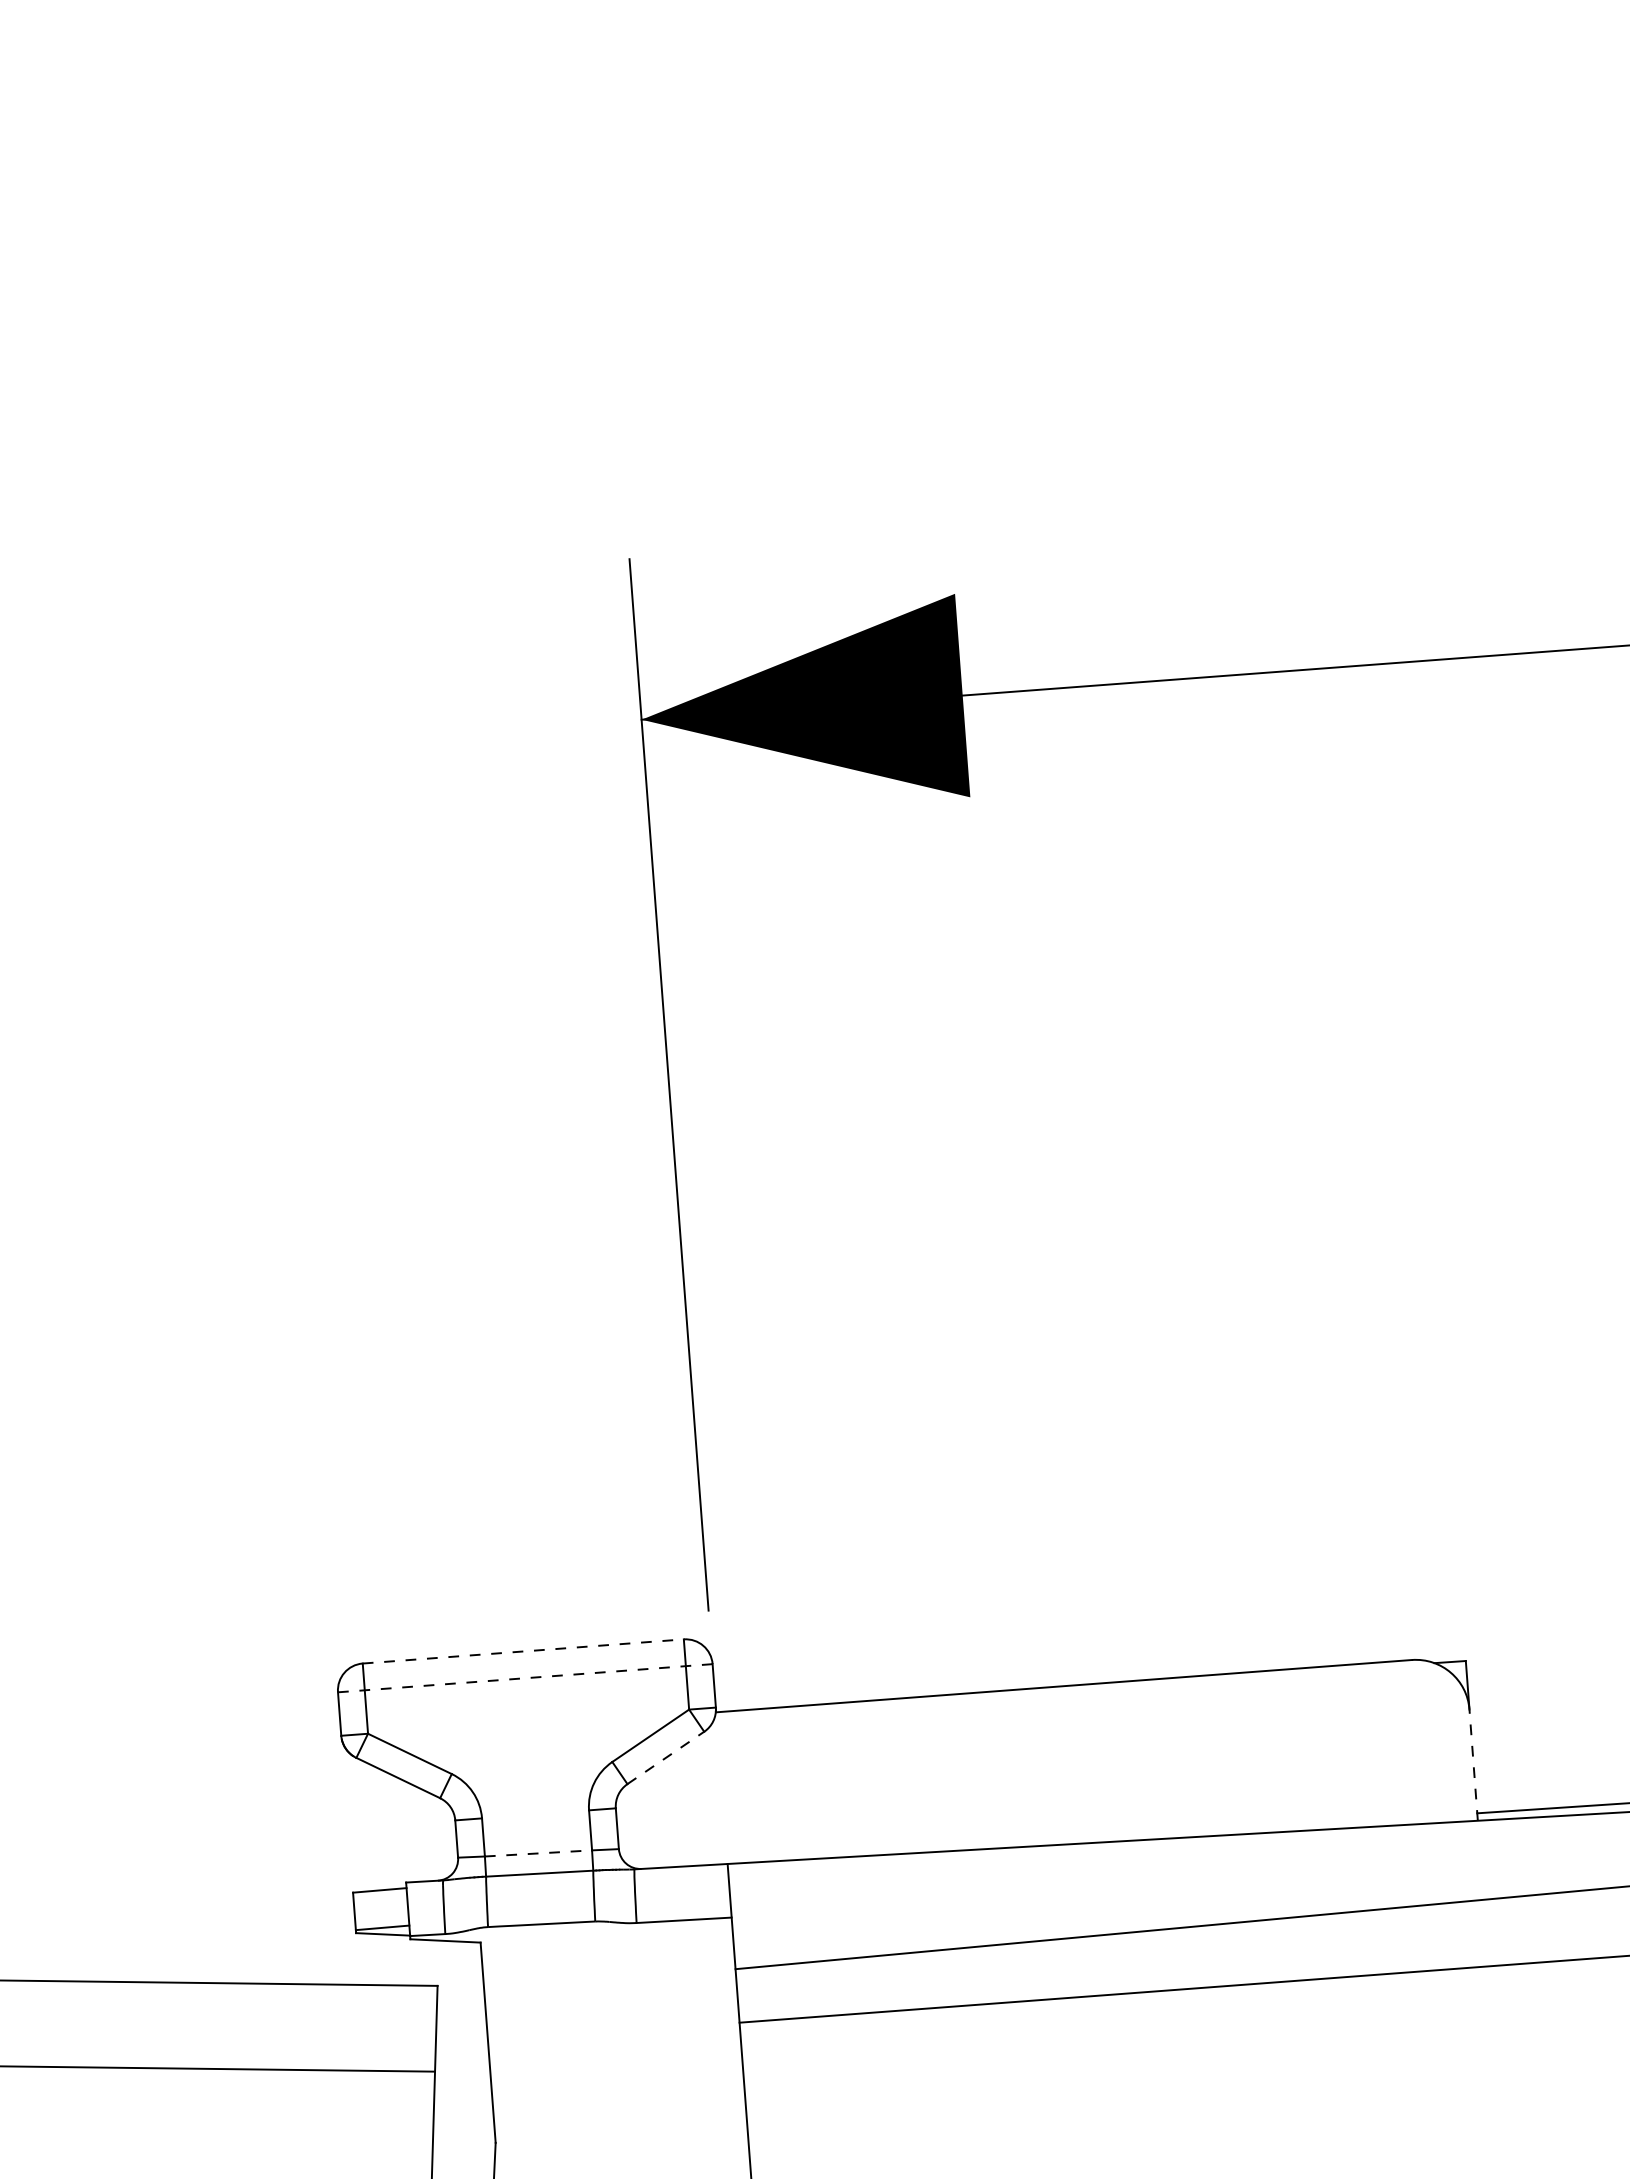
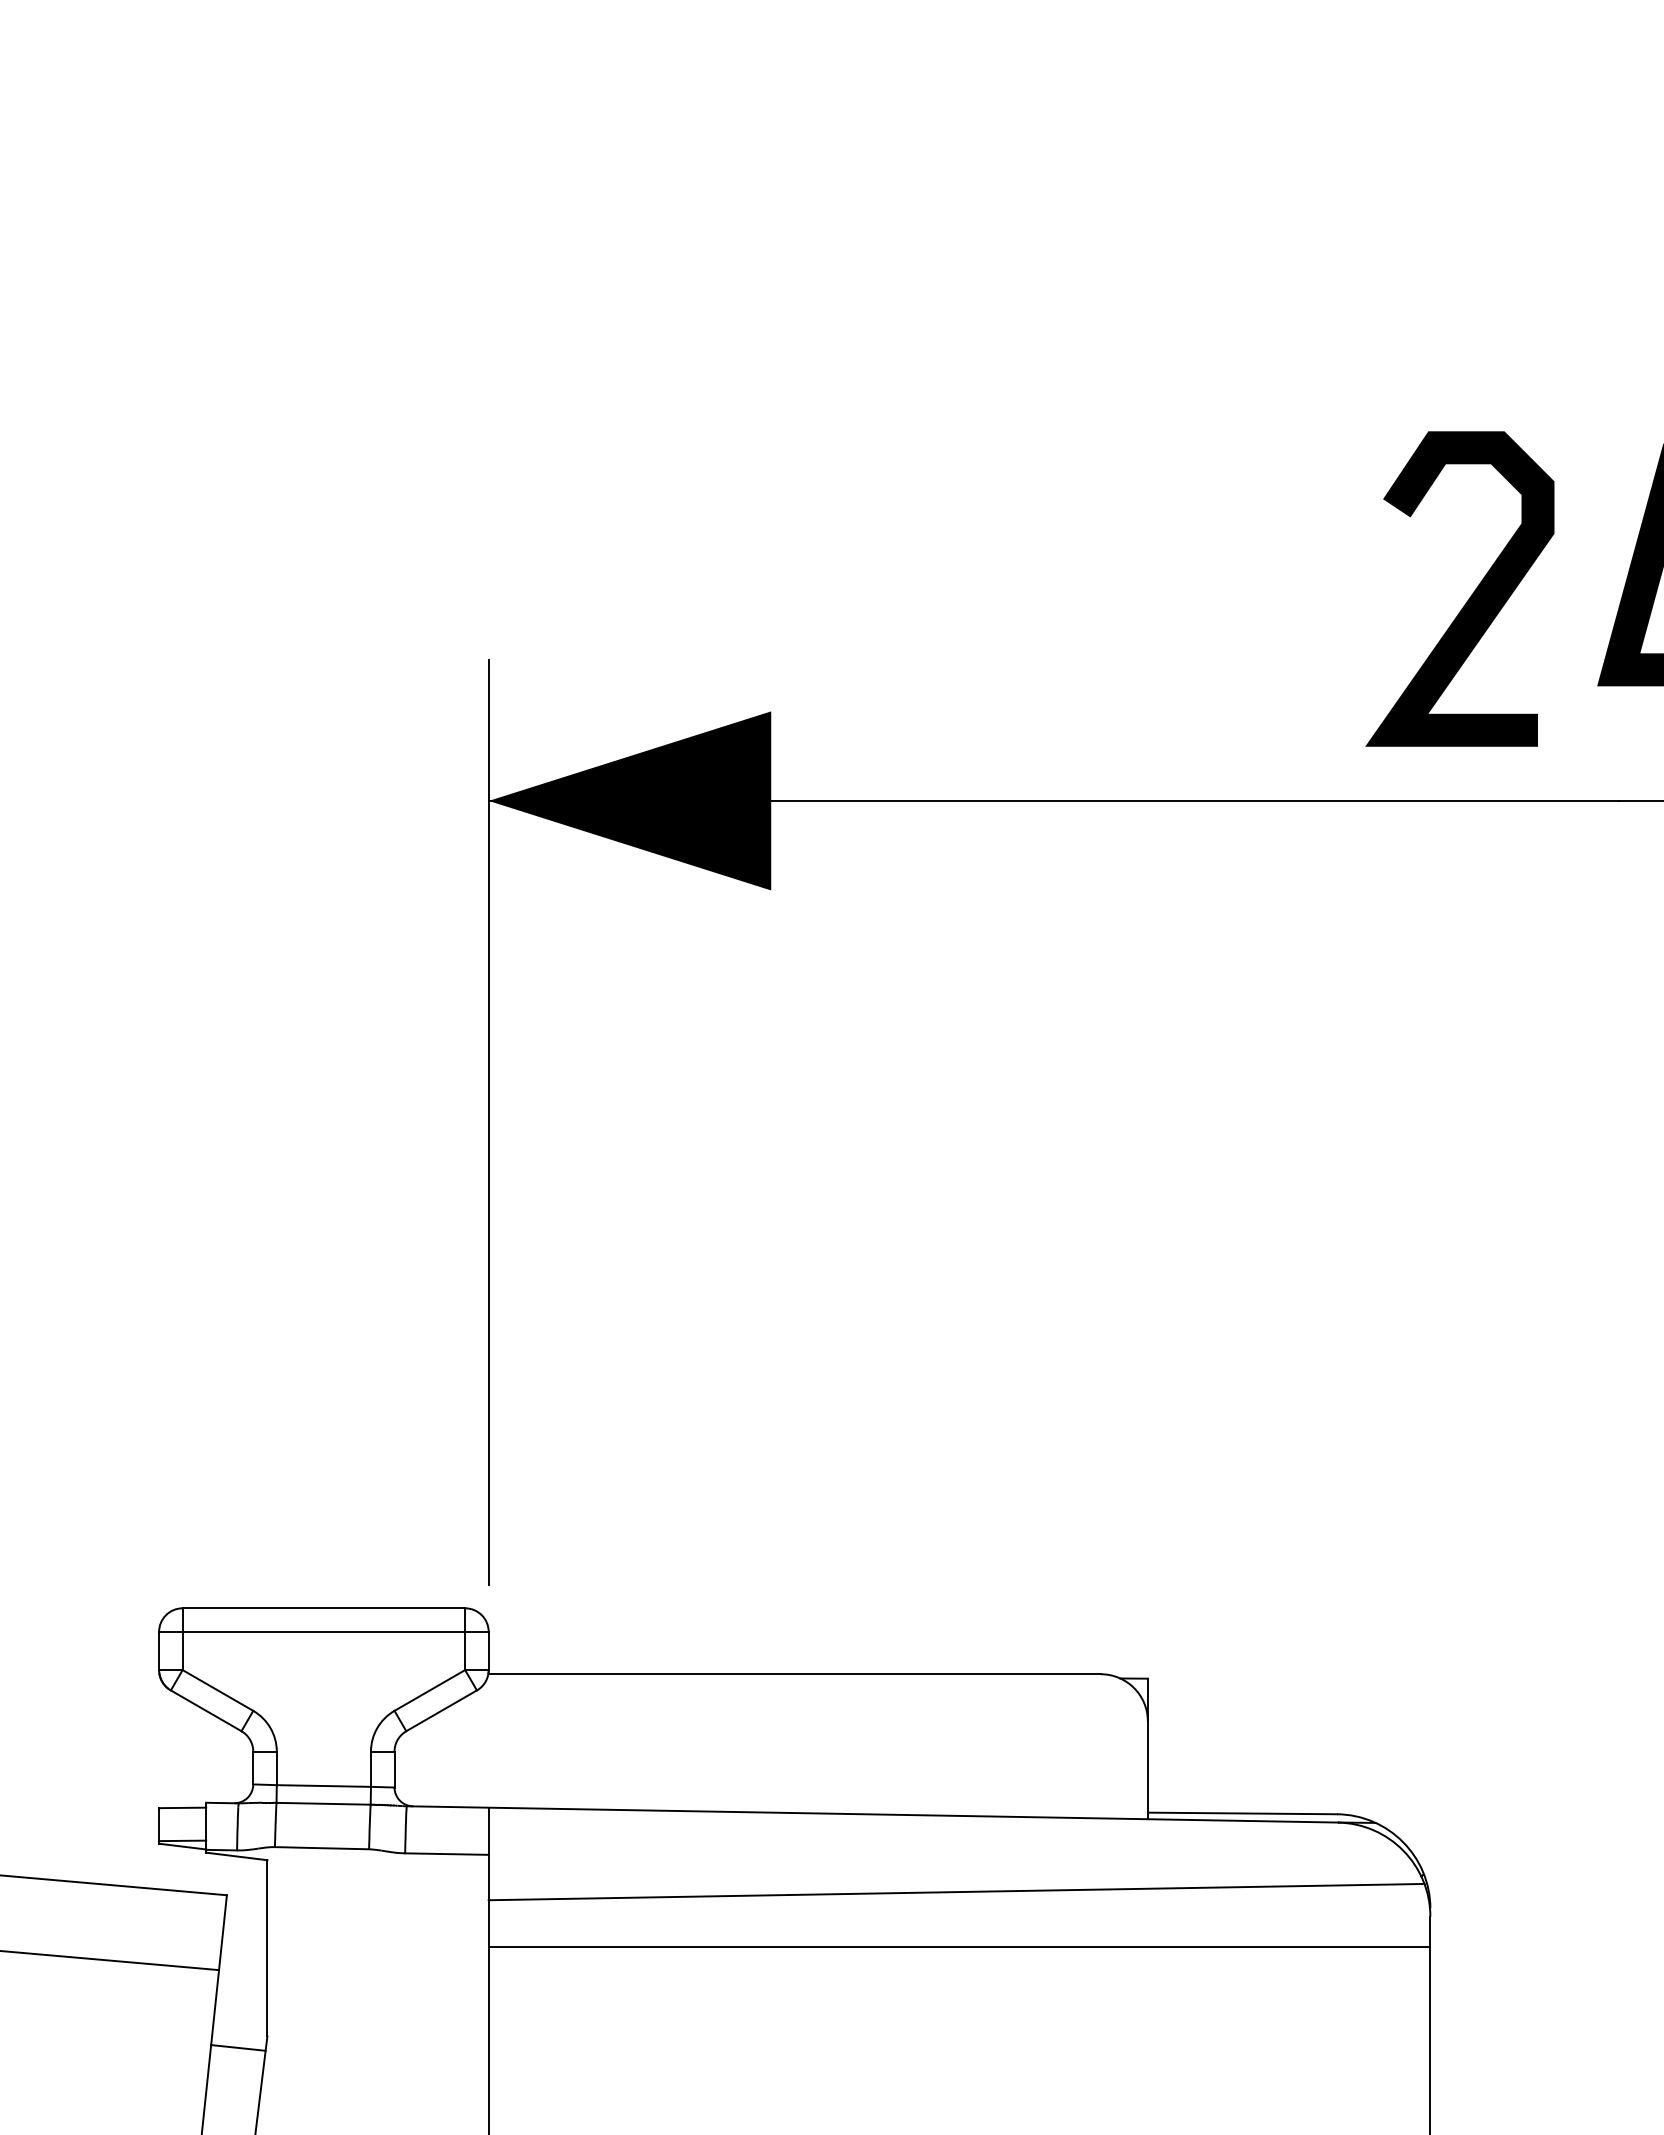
line: (523, 1651) -> (324, 1608), dashed -> solid
line: (524, 1677) -> (323, 1631), dashed -> solid
line: (665, 1757) -> (441, 1710), dashed -> solid
line: (1473, 1765) -> (1147, 1770), dashed -> solid
line: (539, 1853) -> (324, 1786), dashed -> solid
line: (463, 2157) -> (238, 2047), added

